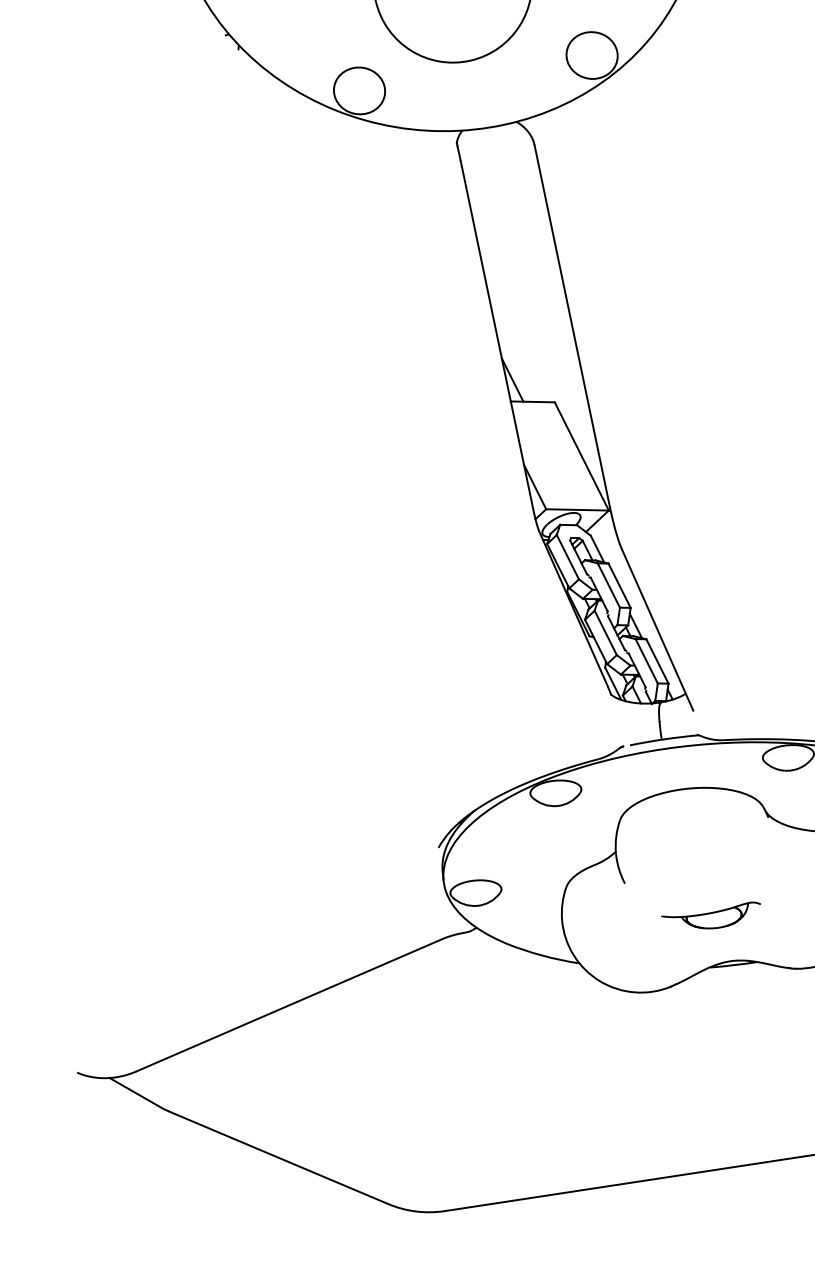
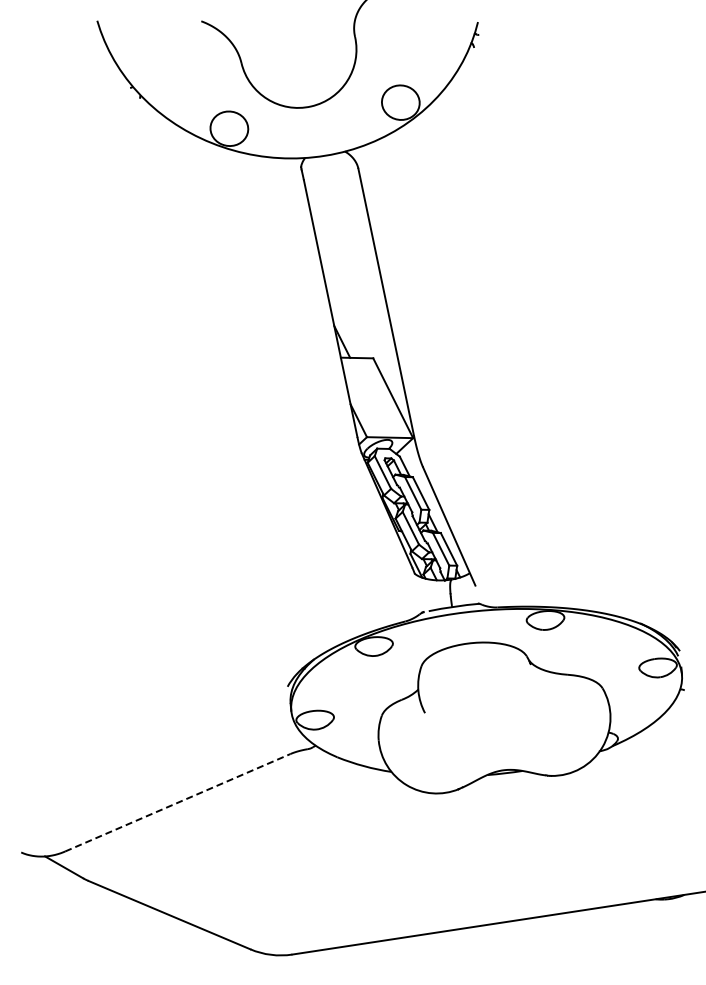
part: (711, 915) -> (488, 736), removed
line: (289, 1004) -> (177, 802), solid -> dashed

